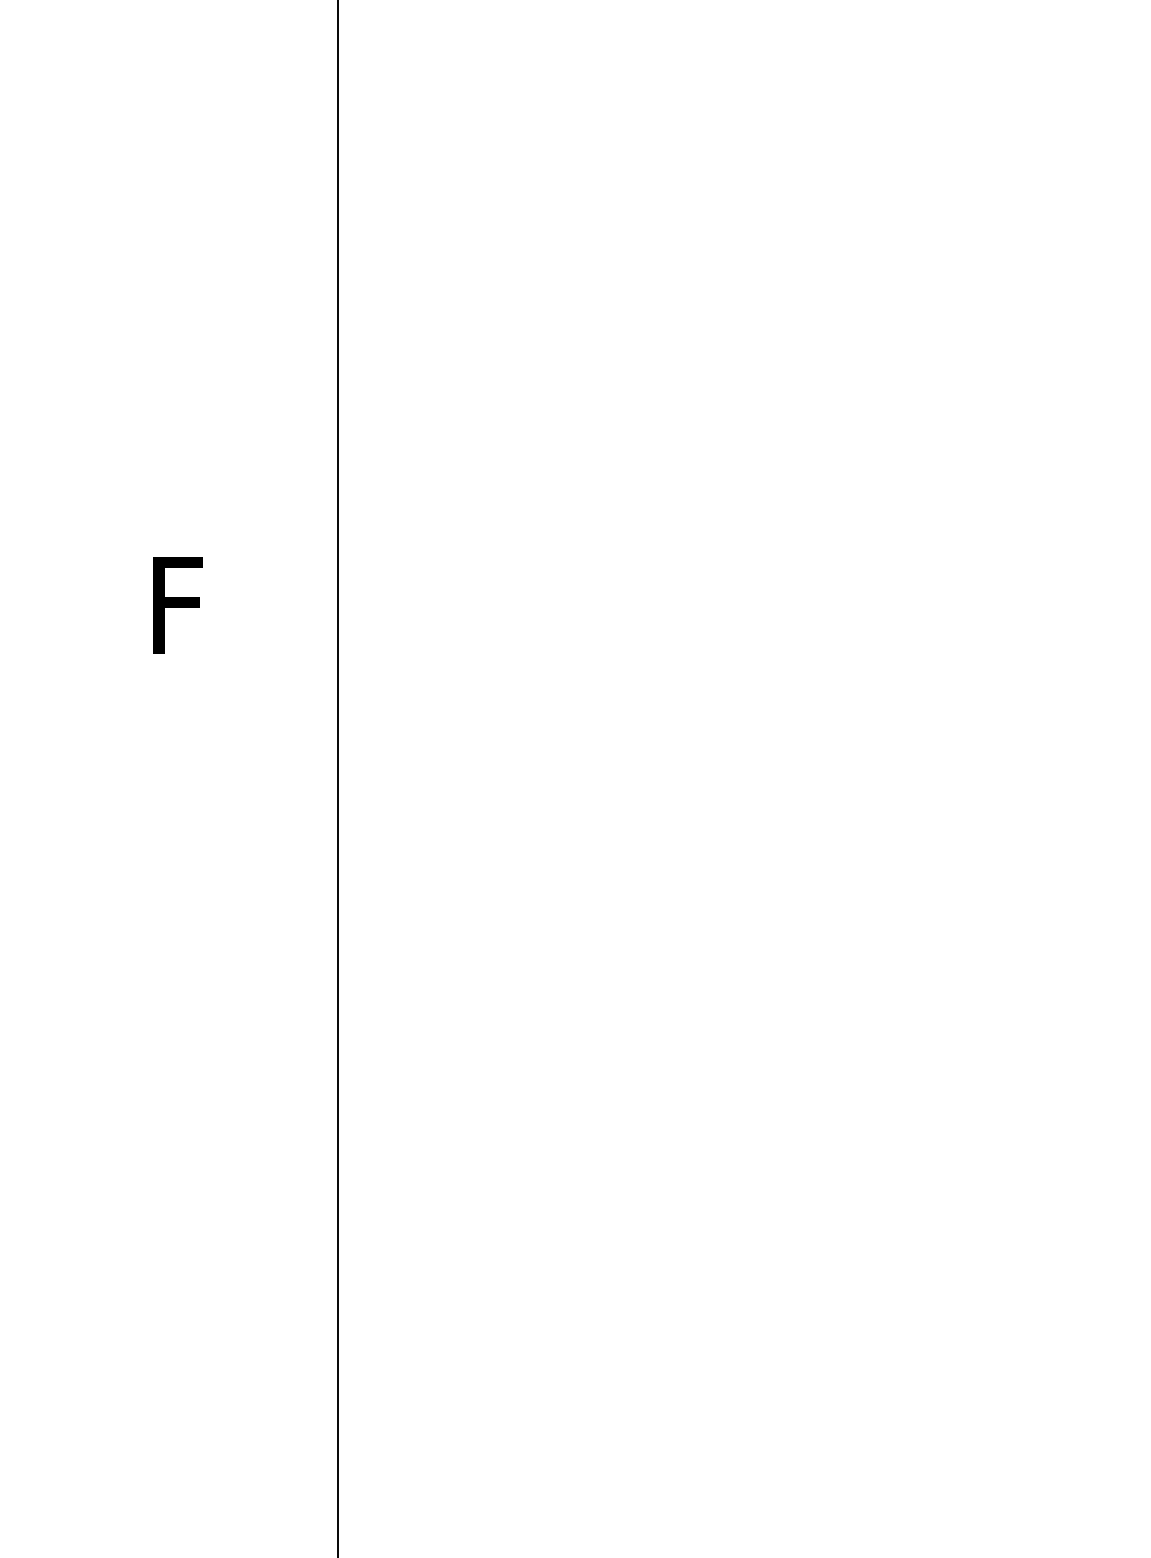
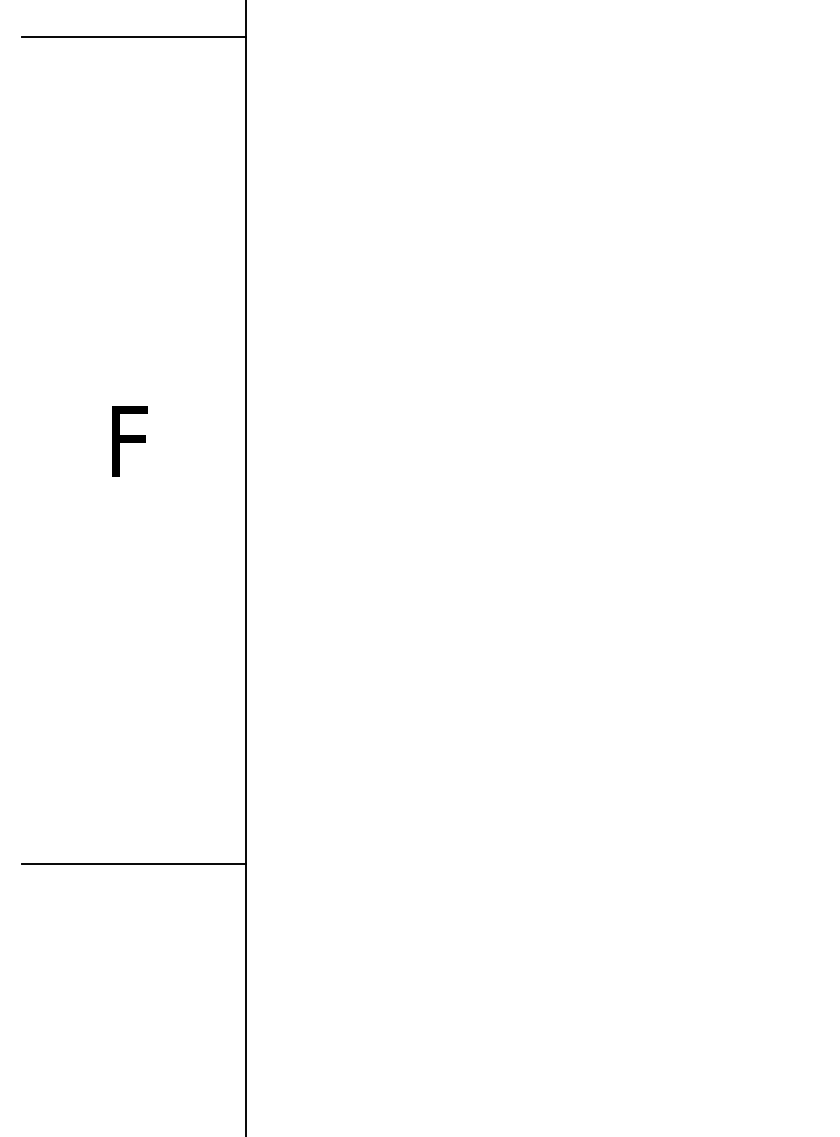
line: (182, 51) -> (133, 37), added
line: (182, 1184) -> (133, 864), added

